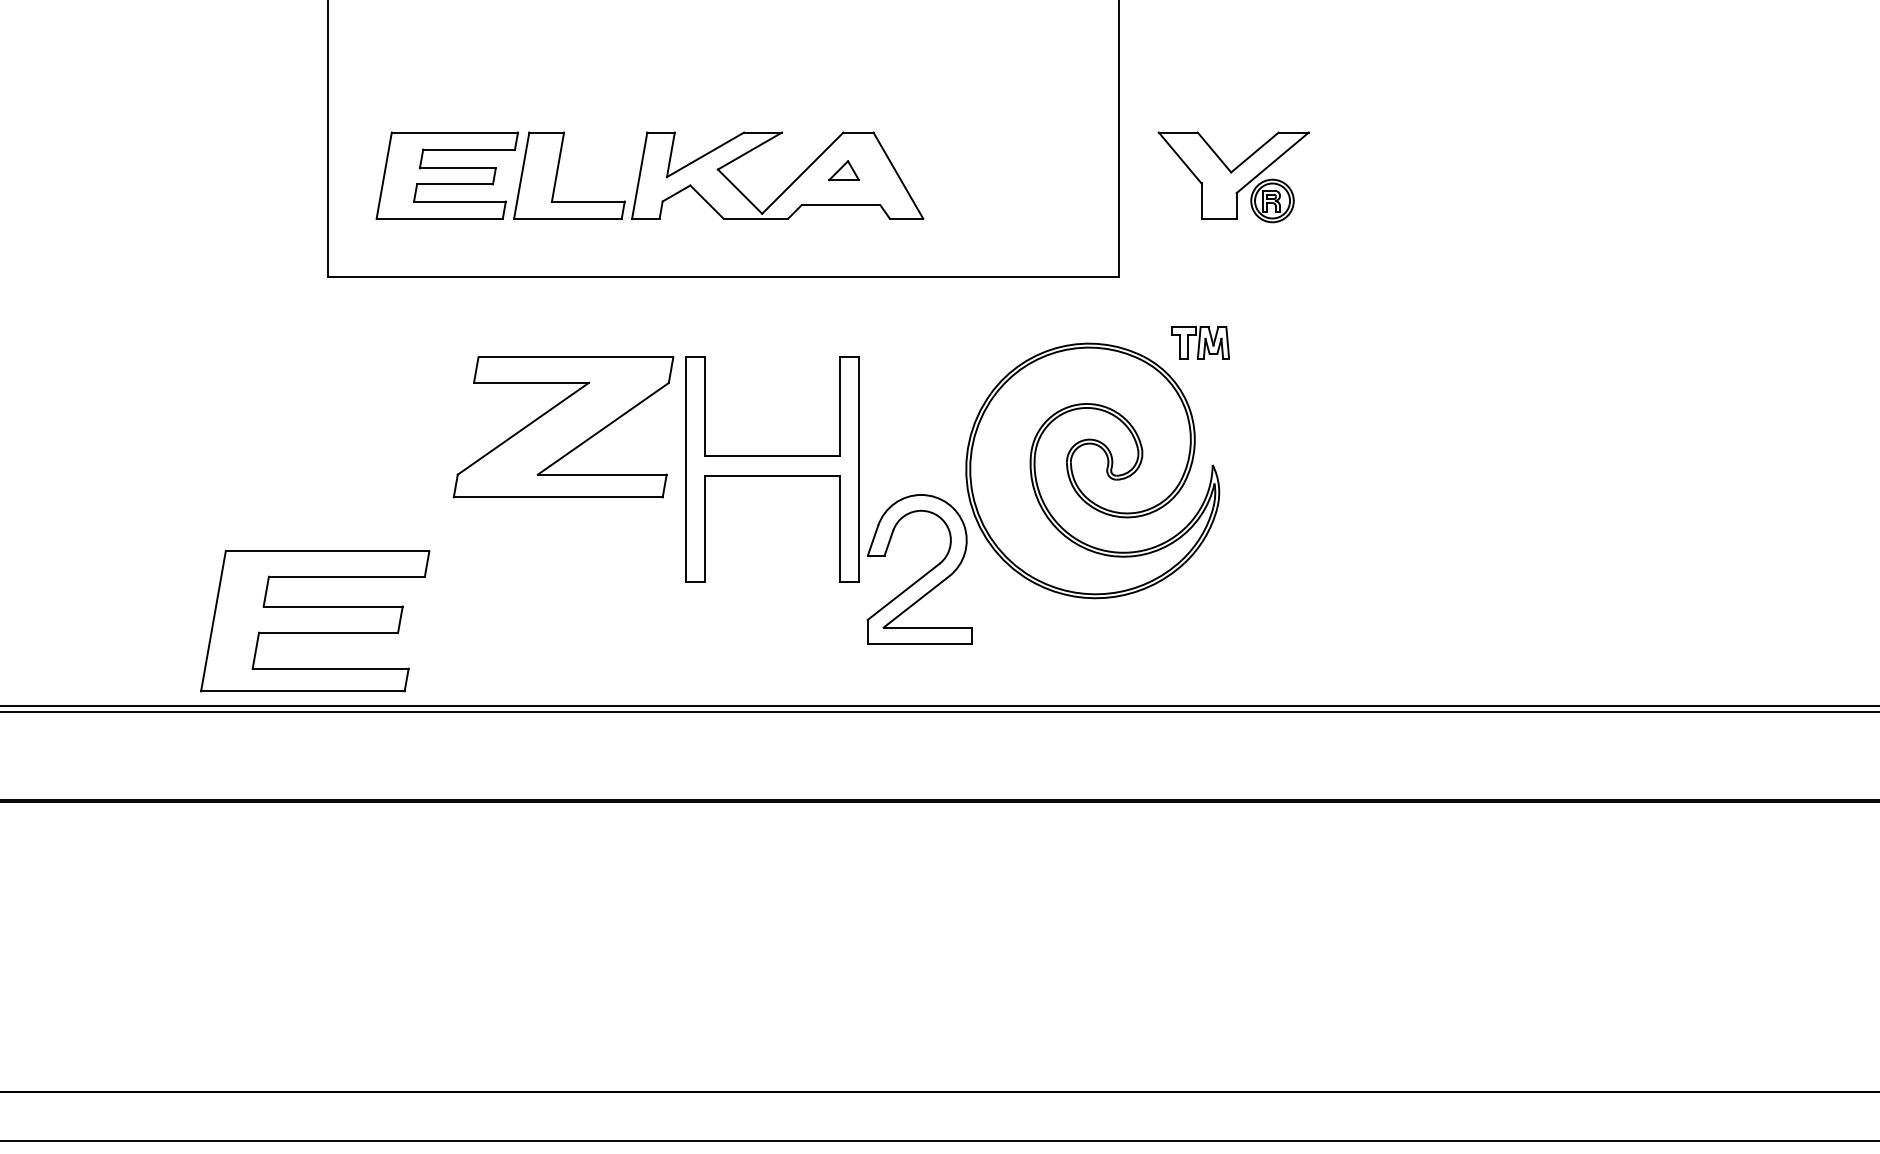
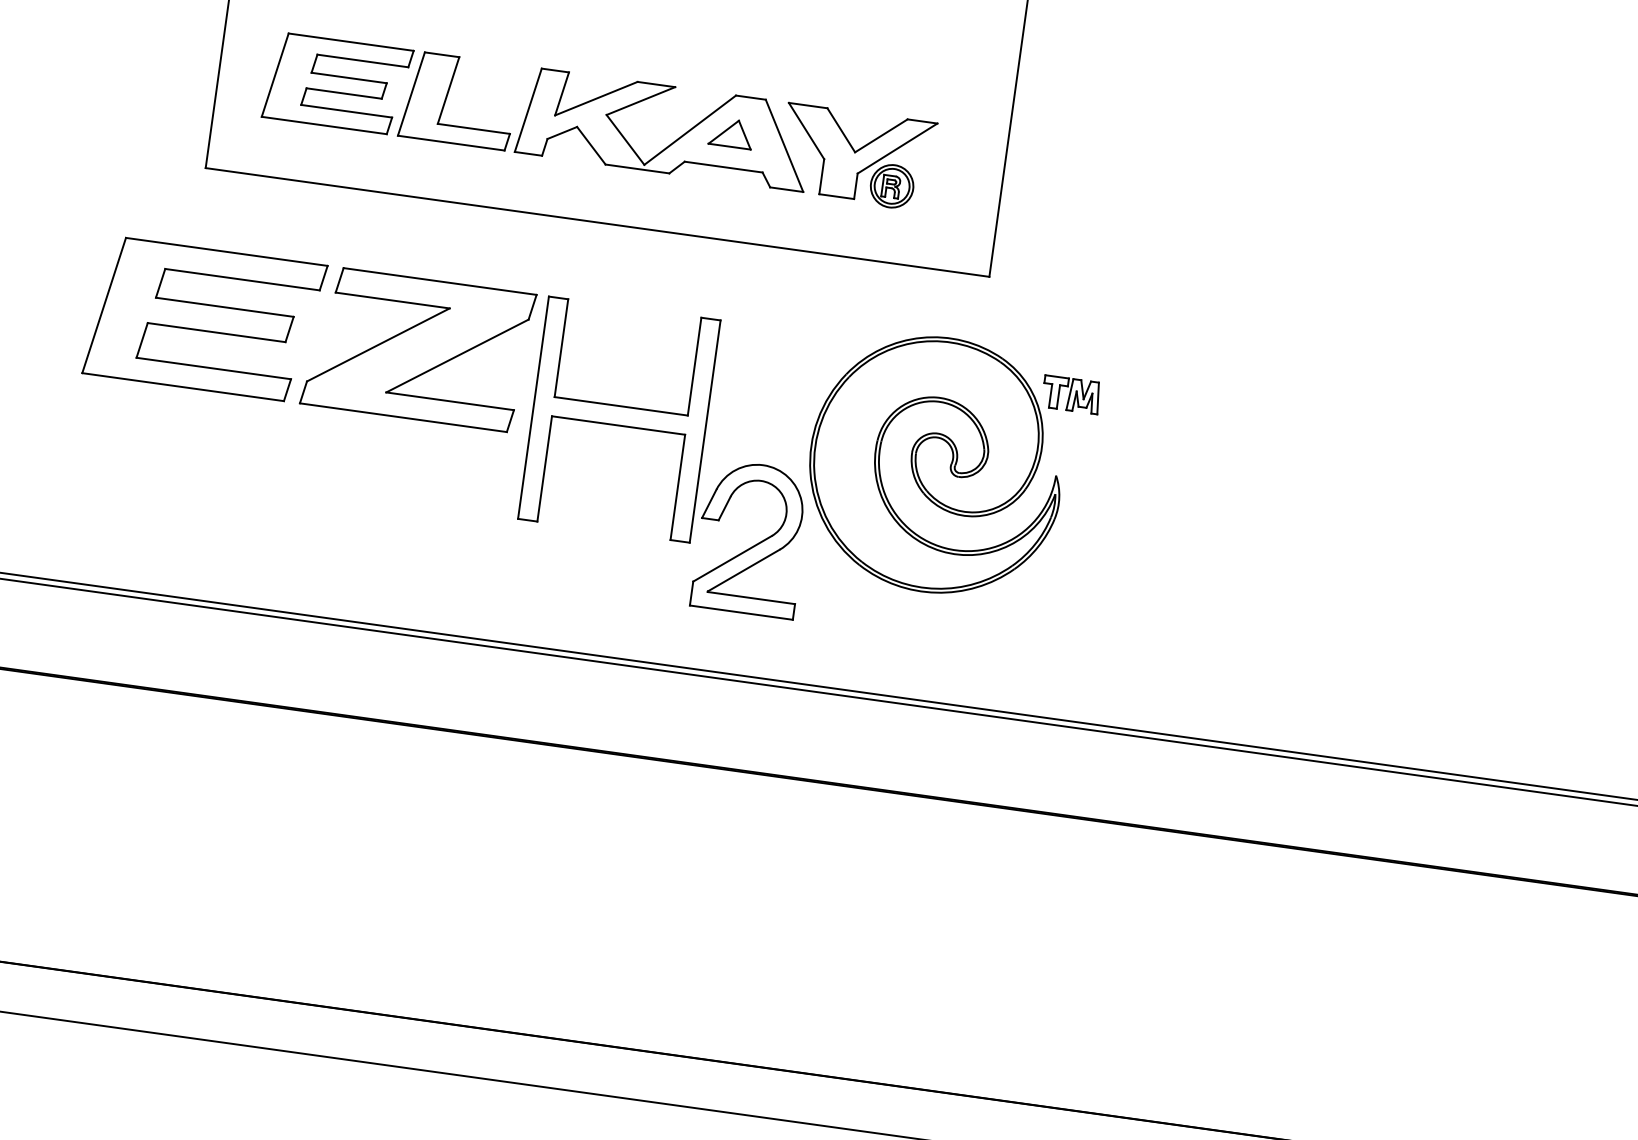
part: (843, 170) -> (730, 133), size x1.43
part: (1233, 177) -> (856, 157), moved
part: (1200, 342) -> (1071, 394), moved
part: (315, 621) -> (205, 319), moved

